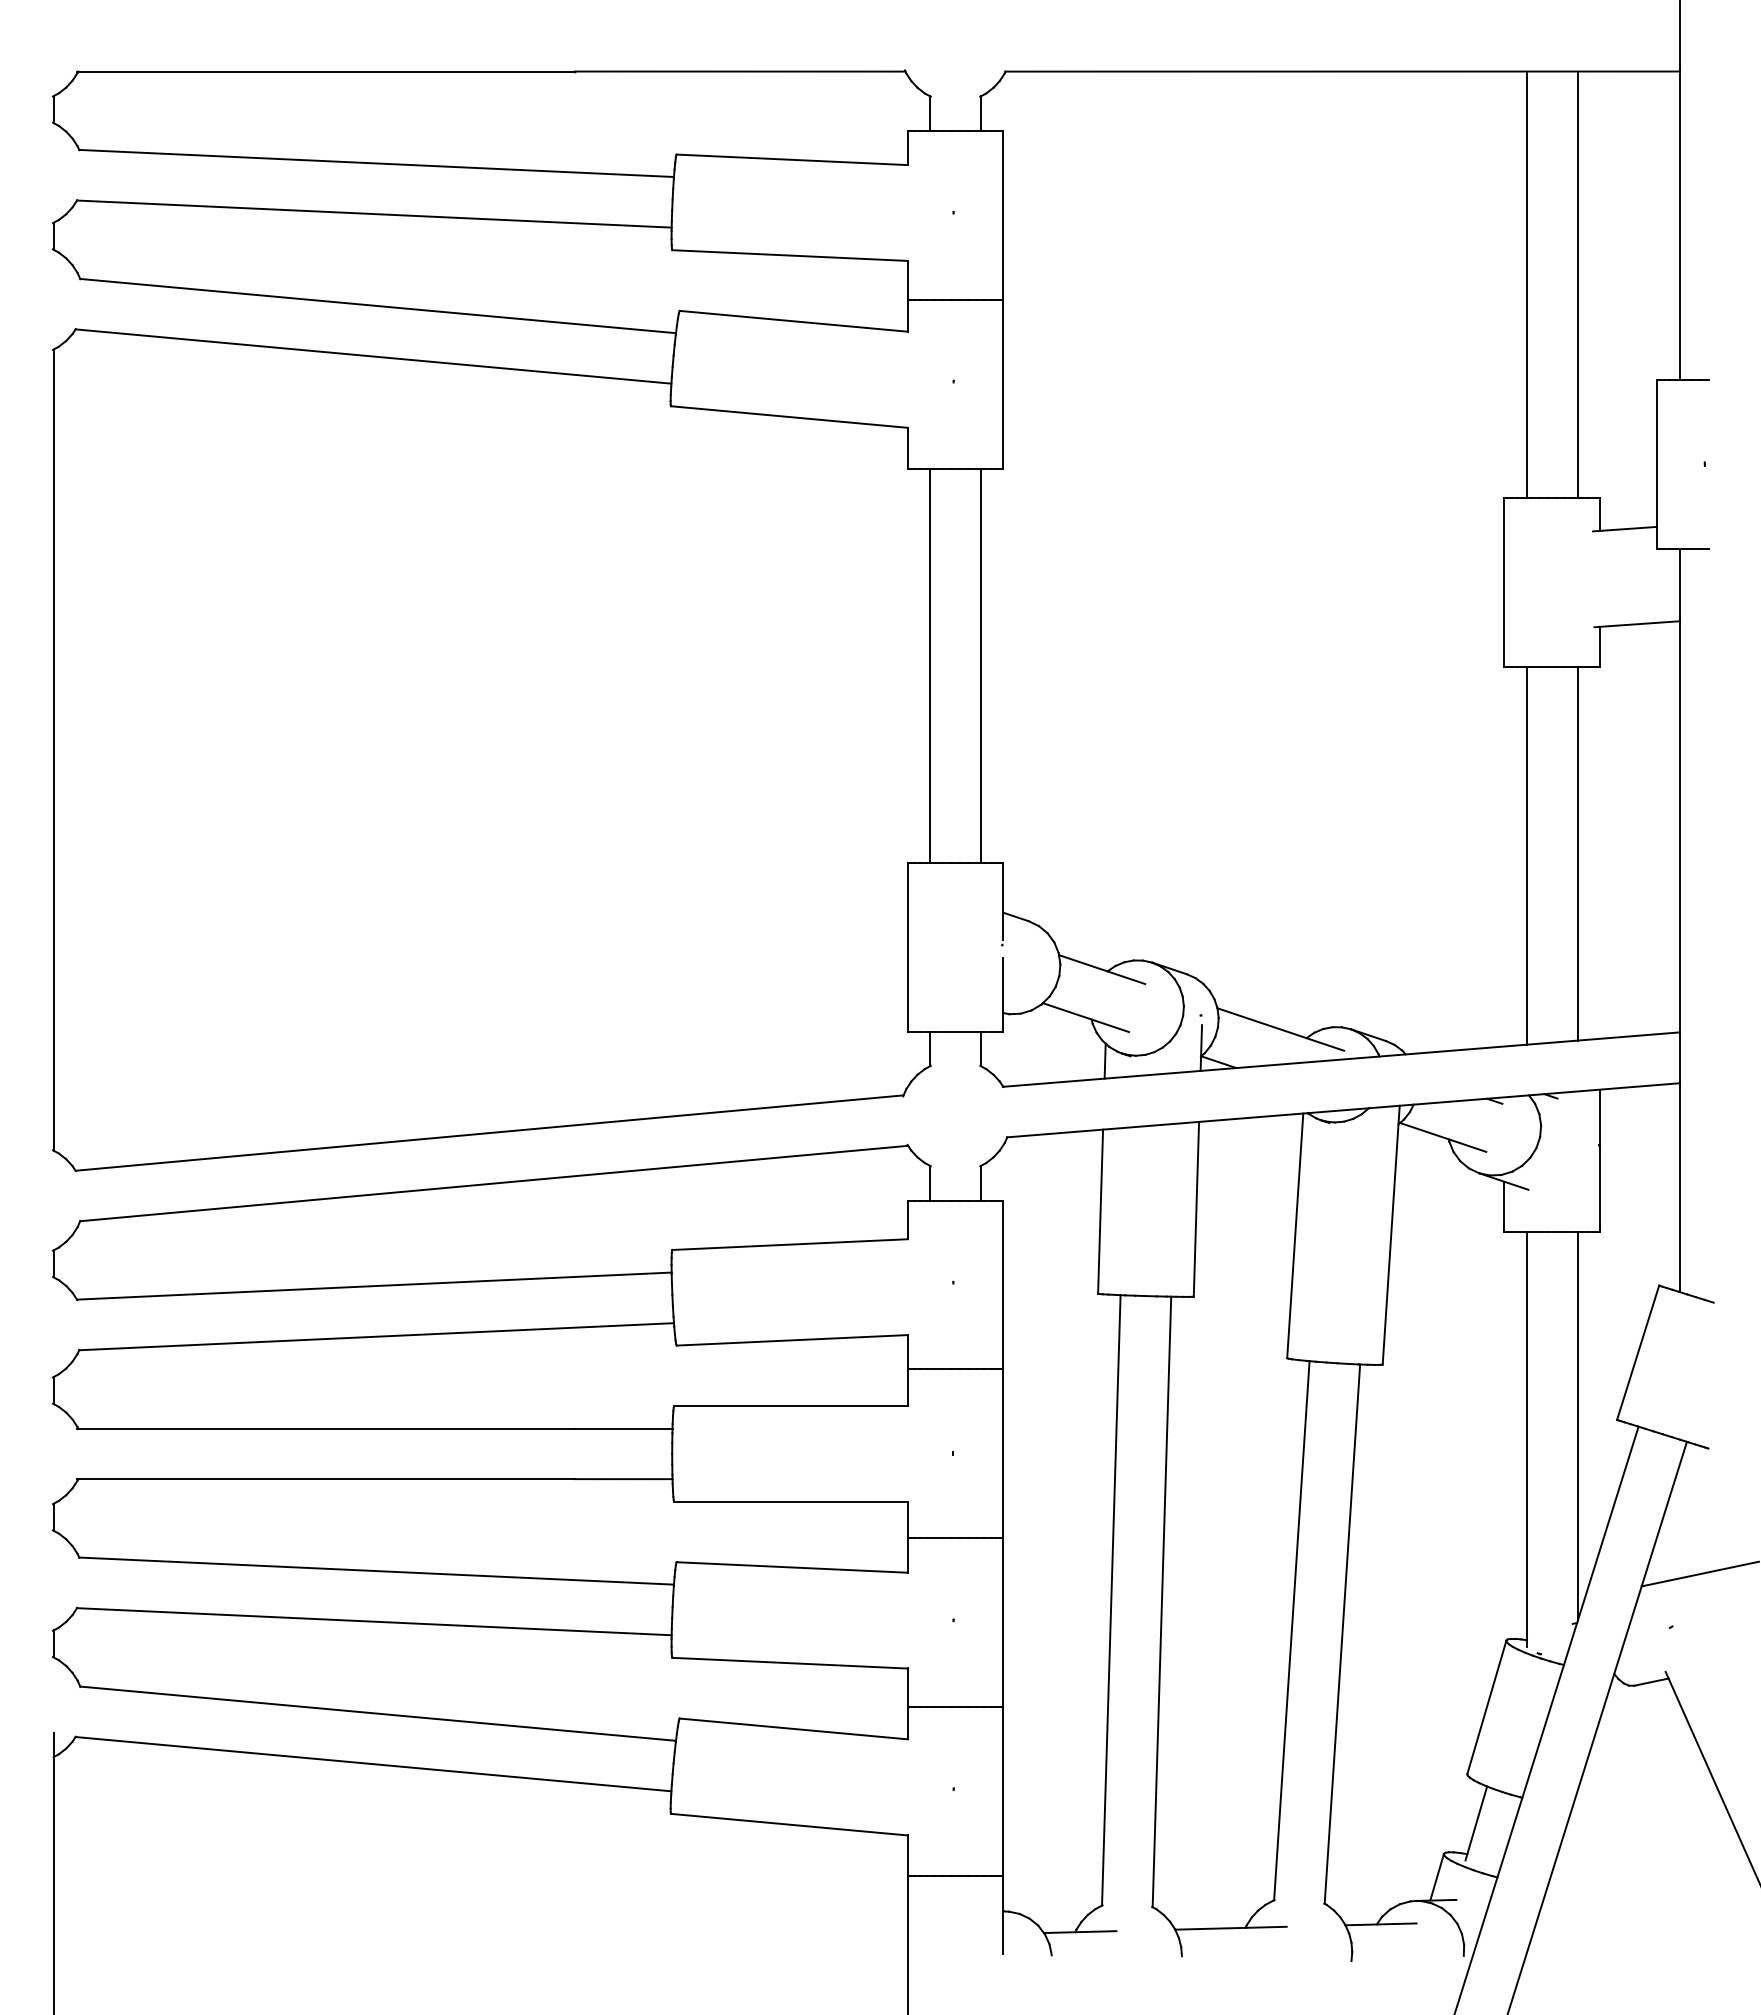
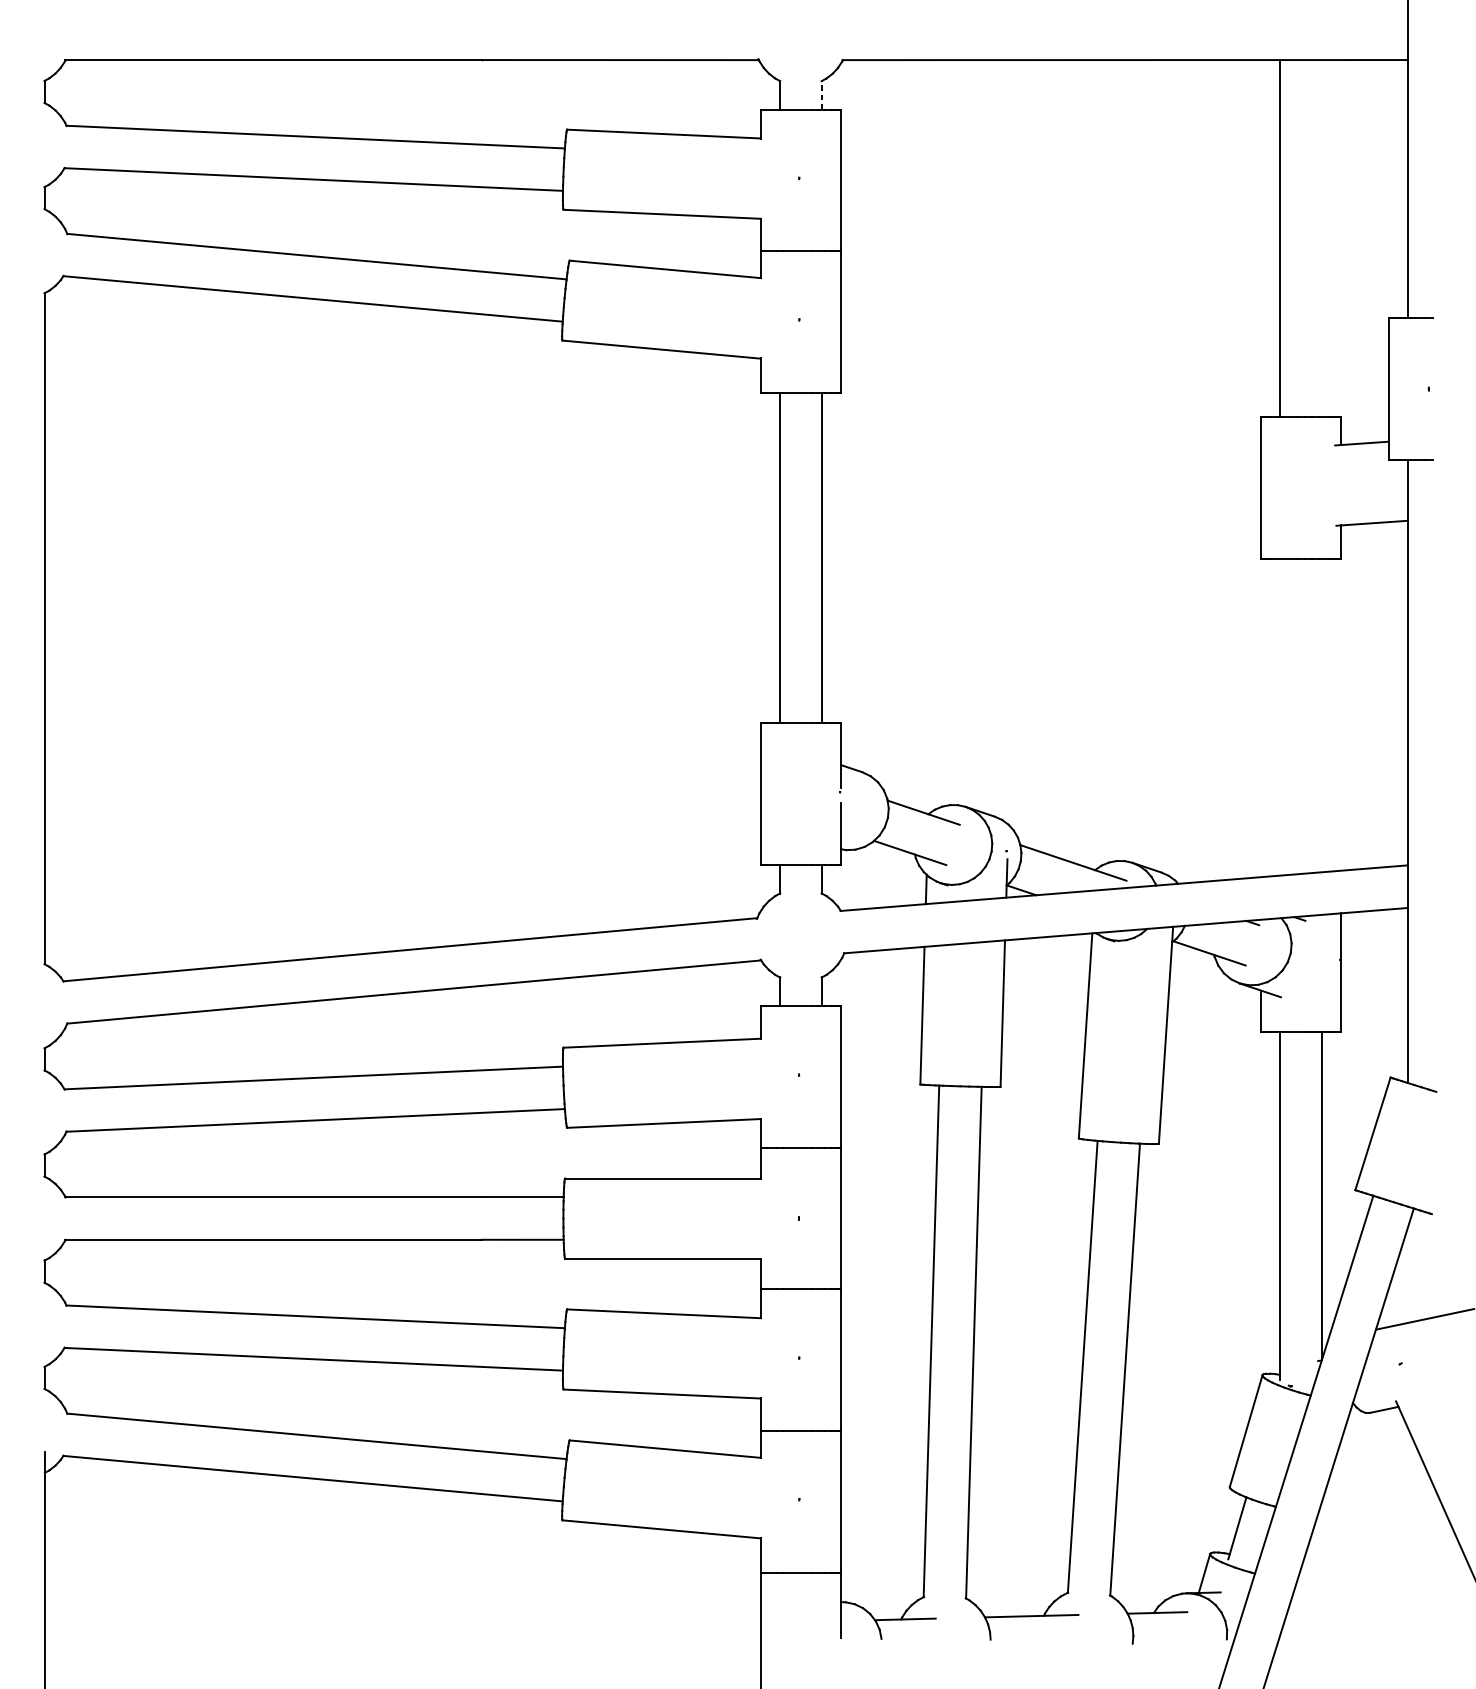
line: (980, 113) -> (821, 95), solid -> dashed
line: (1577, 284) -> (1322, 238), removed
line: (1577, 853) -> (1322, 715), removed
line: (1527, 855) -> (1280, 717), removed

